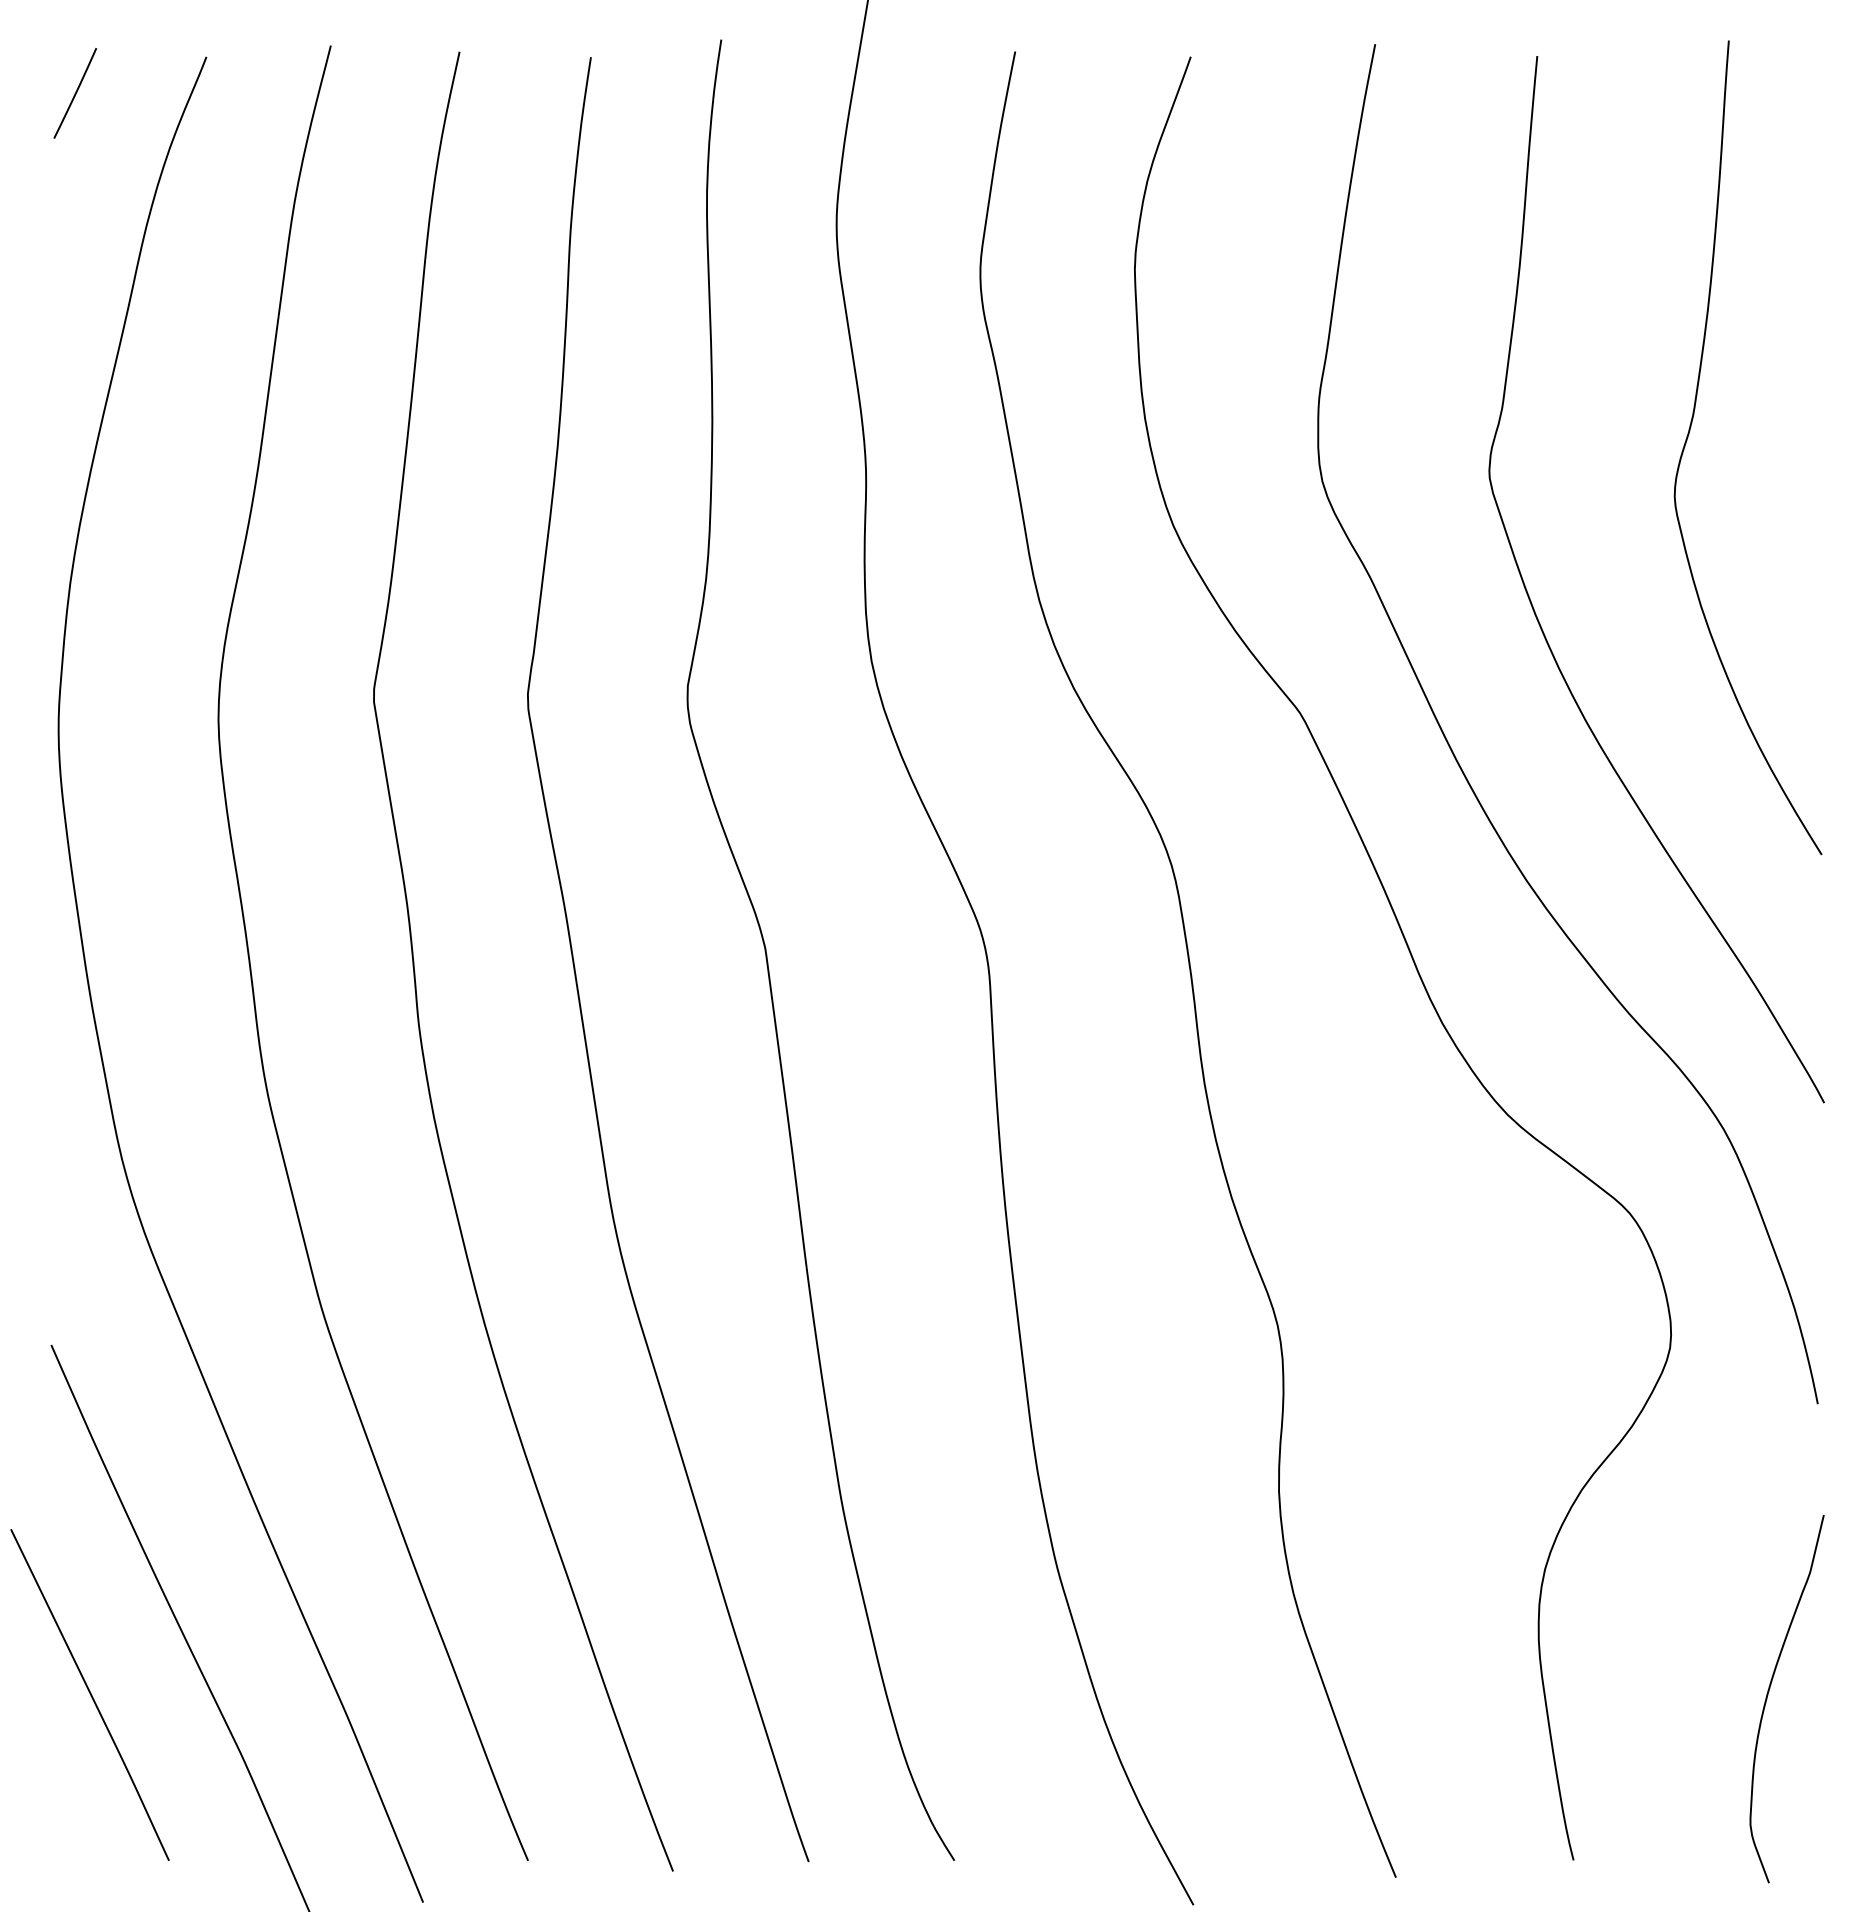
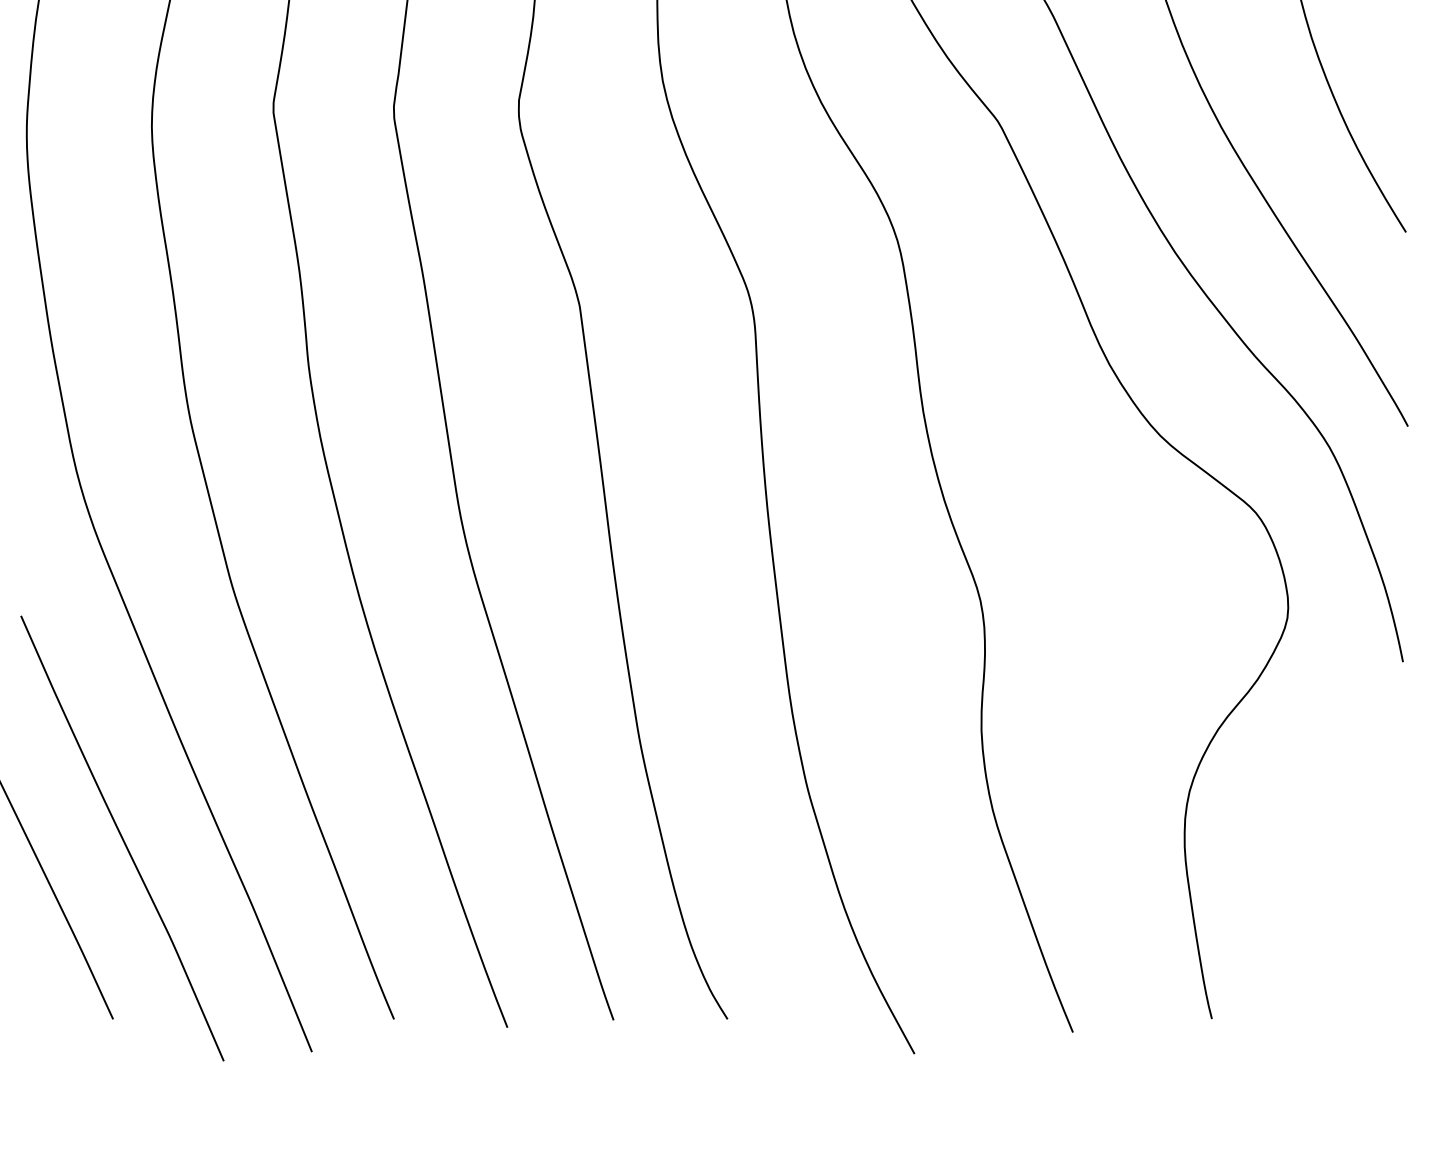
curve: (1768, 1695) -> (1364, 890), removed

